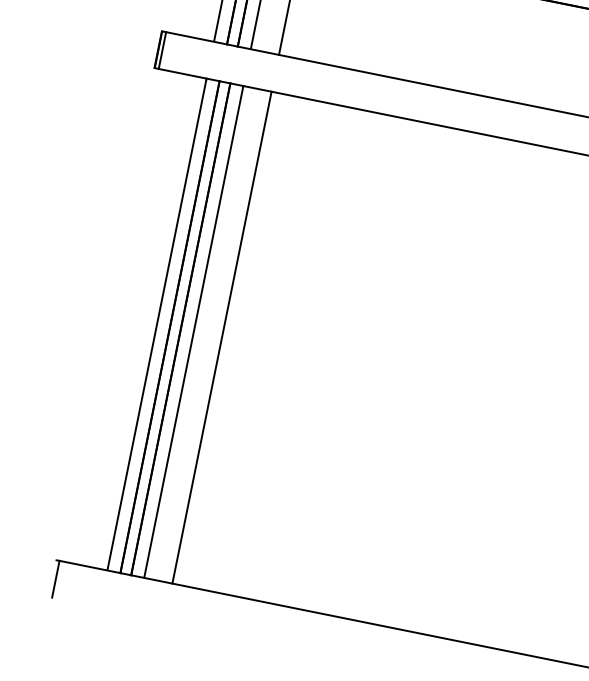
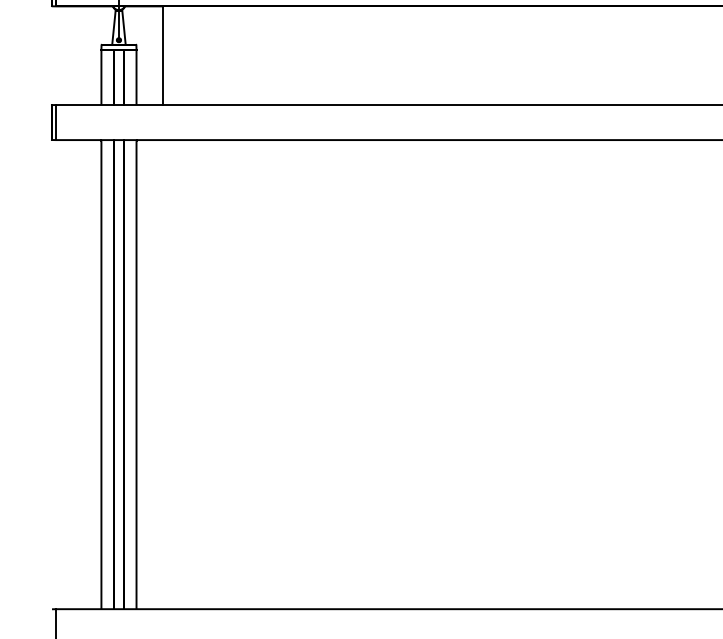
line: (222, 337) -> (163, 374), removed

